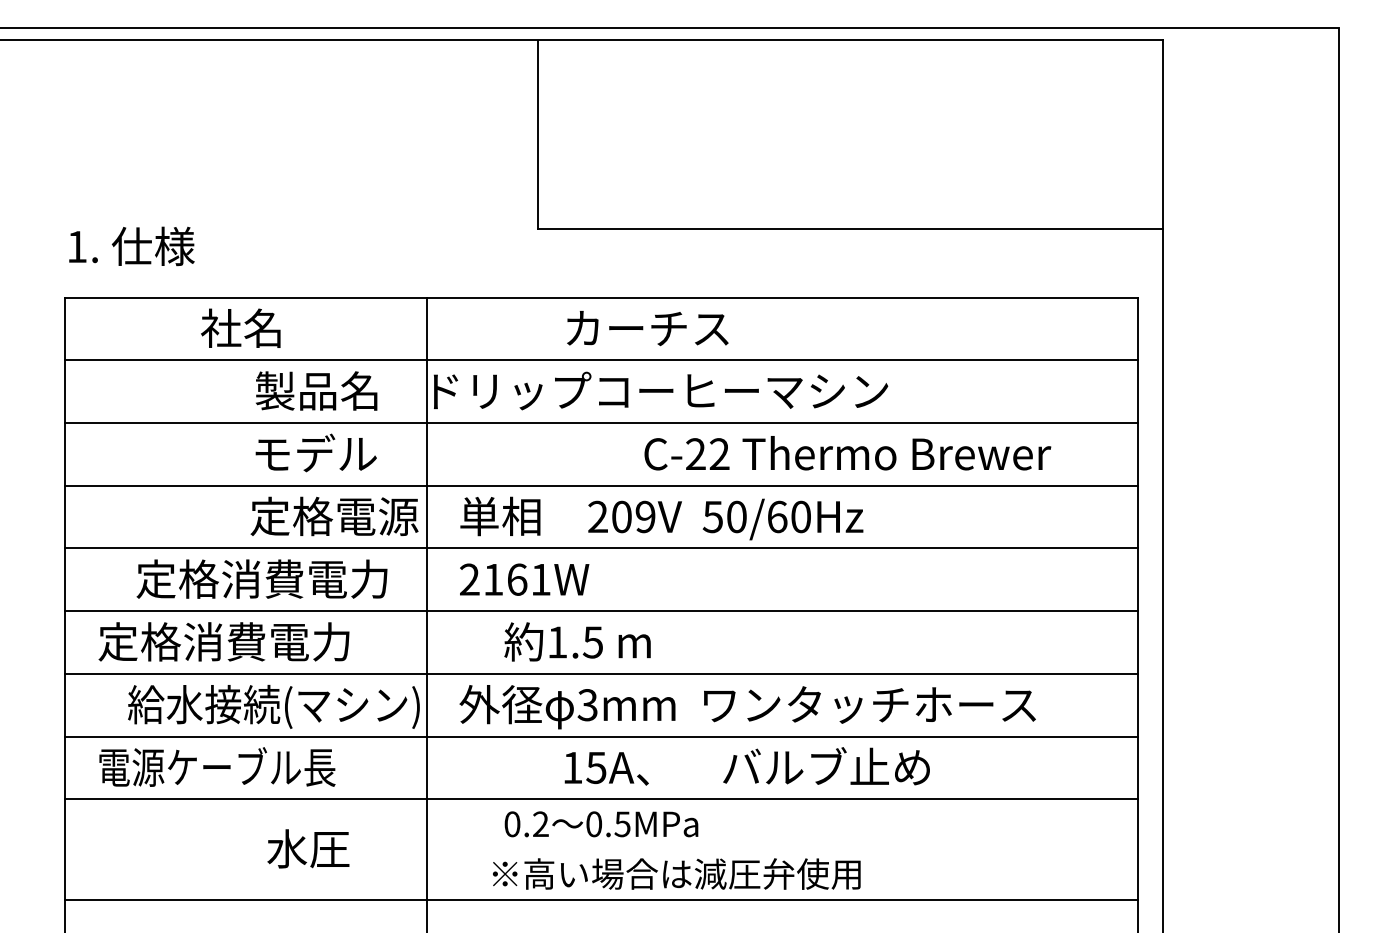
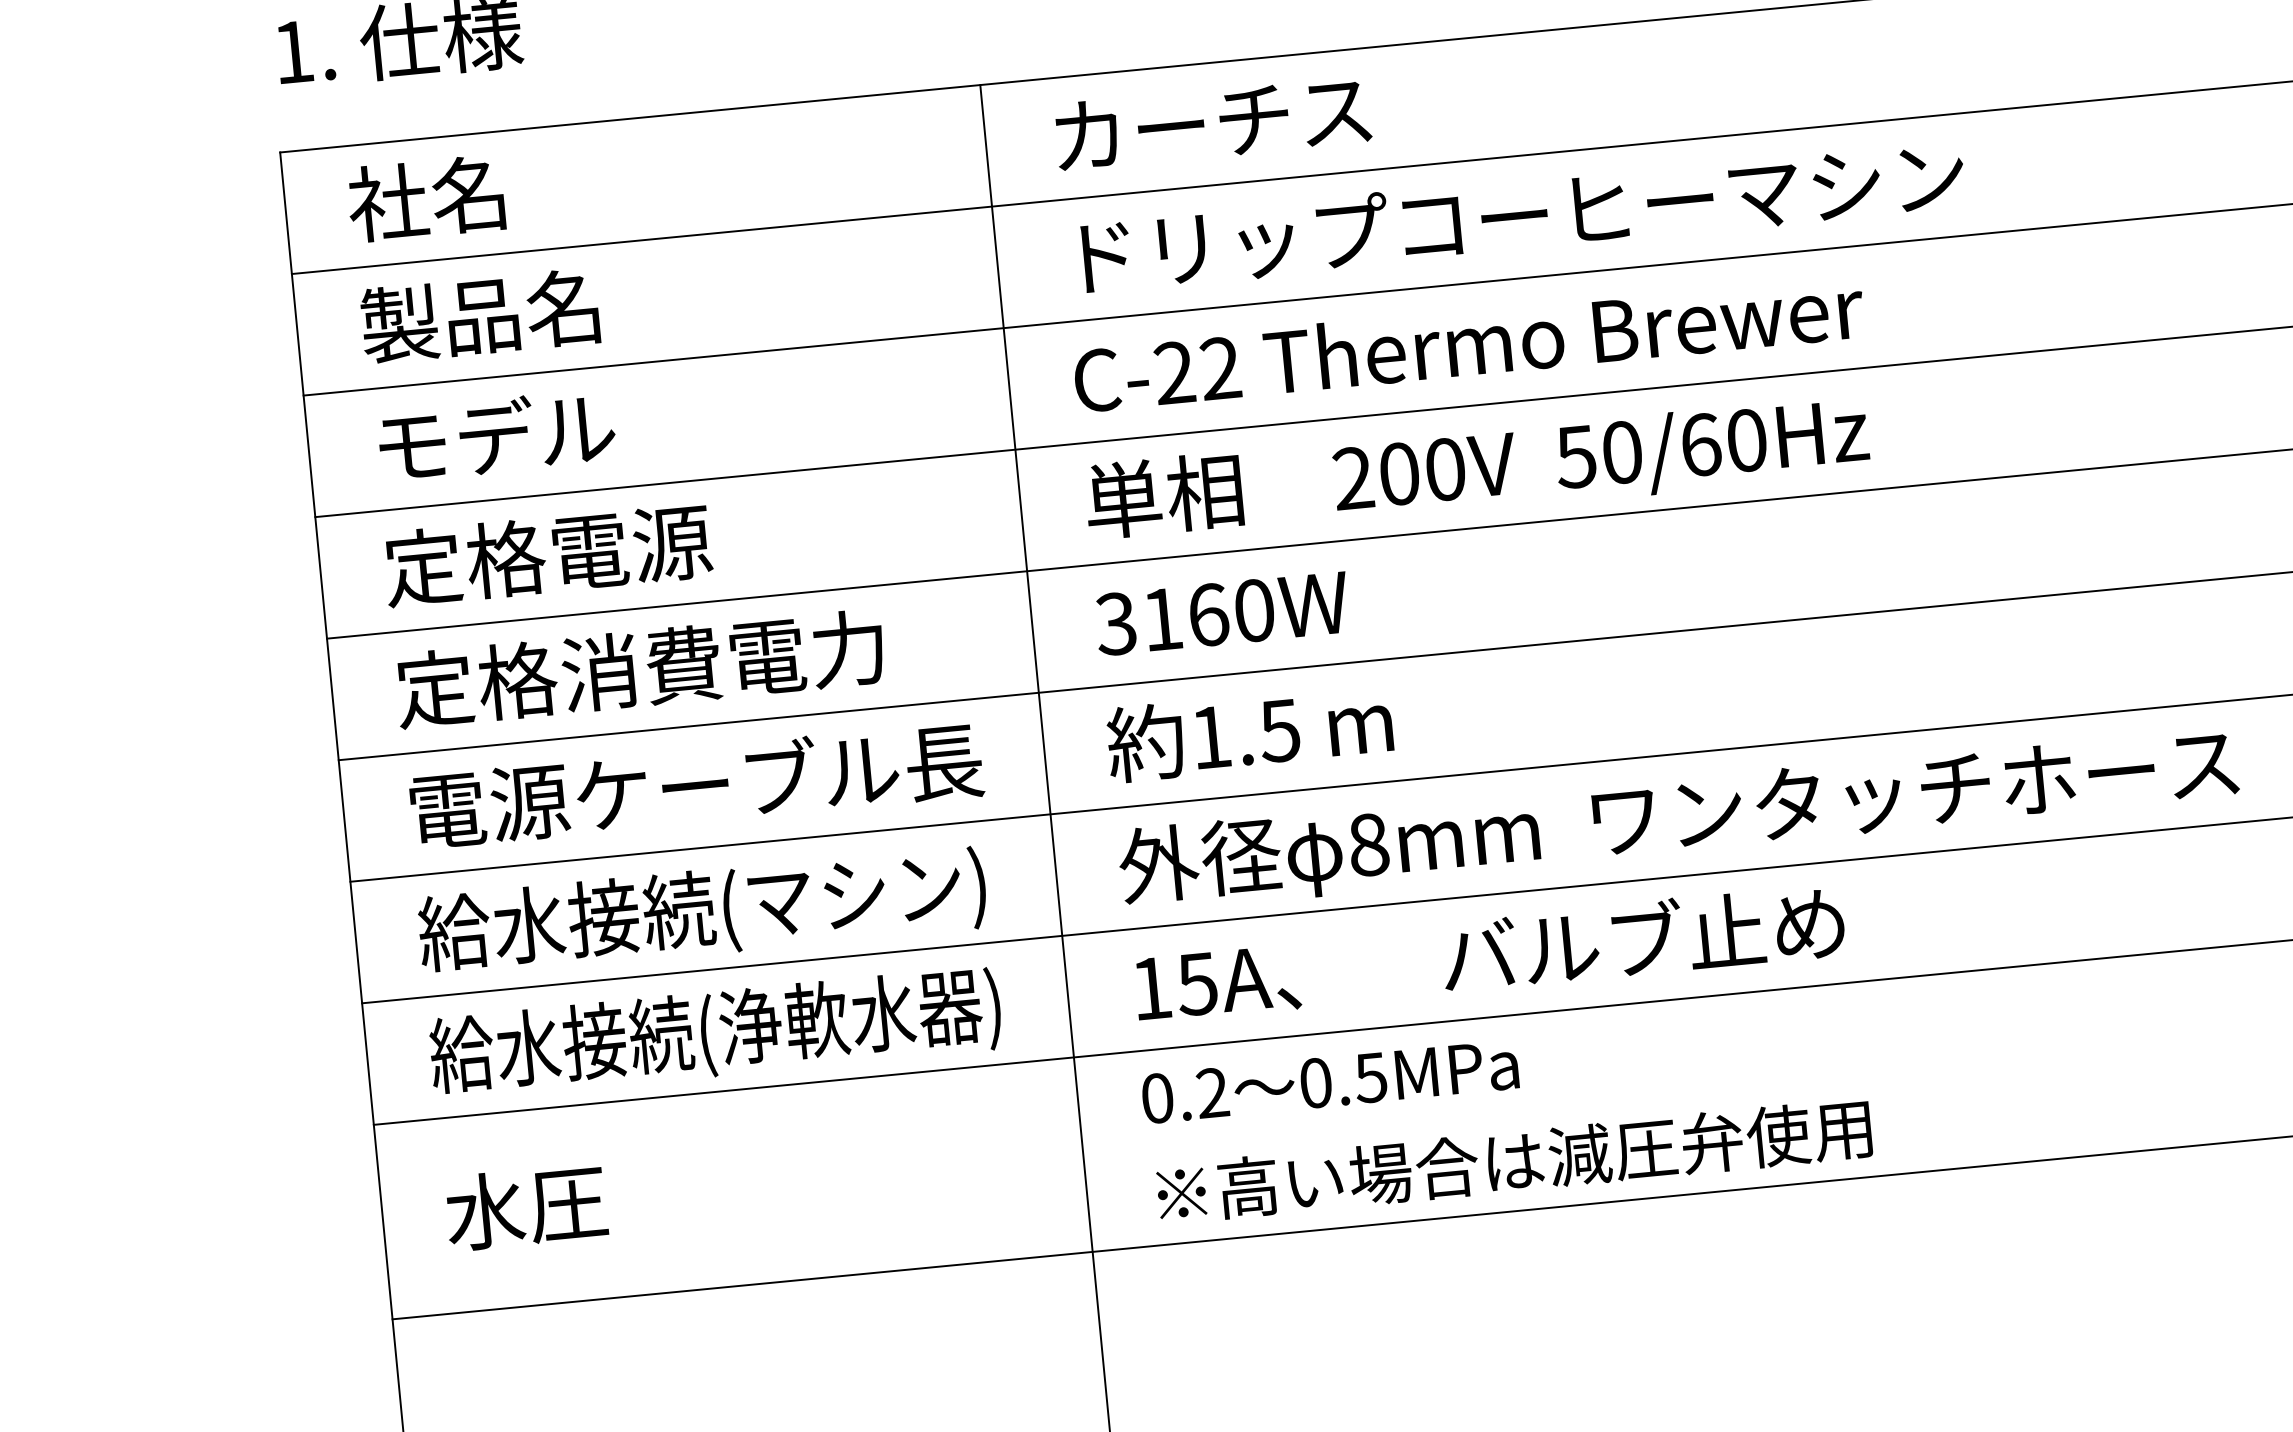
text: (240, 327) -> (425, 197), moved
text: (647, 328) -> (1212, 123), moved
text: (316, 390) -> (479, 315), moved
text: (660, 390) -> (1522, 214), moved
text: (315, 452) -> (495, 434), moved
text: (847, 453) -> (1468, 343), moved
text: (334, 516) -> (547, 555), moved
text: (645, 516) -> (1445, 468), 209V -> 200V
text: (261, 578) -> (638, 667), moved
text: (504, 579) -> (1183, 617), 2161W -> 3160W
text: (246, 641) -> (695, 785), 定格消費電力 -> 電源ケーブル長
text: (577, 641) -> (1249, 731), moved
text: (587, 705) -> (1368, 845), 3mm -> 8mm
text: (273, 706) -> (701, 911), moved
text: (746, 766) -> (1487, 953), moved
text: (244, 769) -> (715, 1033), 電源ケーブル長 -> 給水接続(浄軟水器)
text: (601, 824) -> (1330, 1082), moved
text: (308, 848) -> (526, 1206), moved
text: (676, 873) -> (1513, 1160), moved

